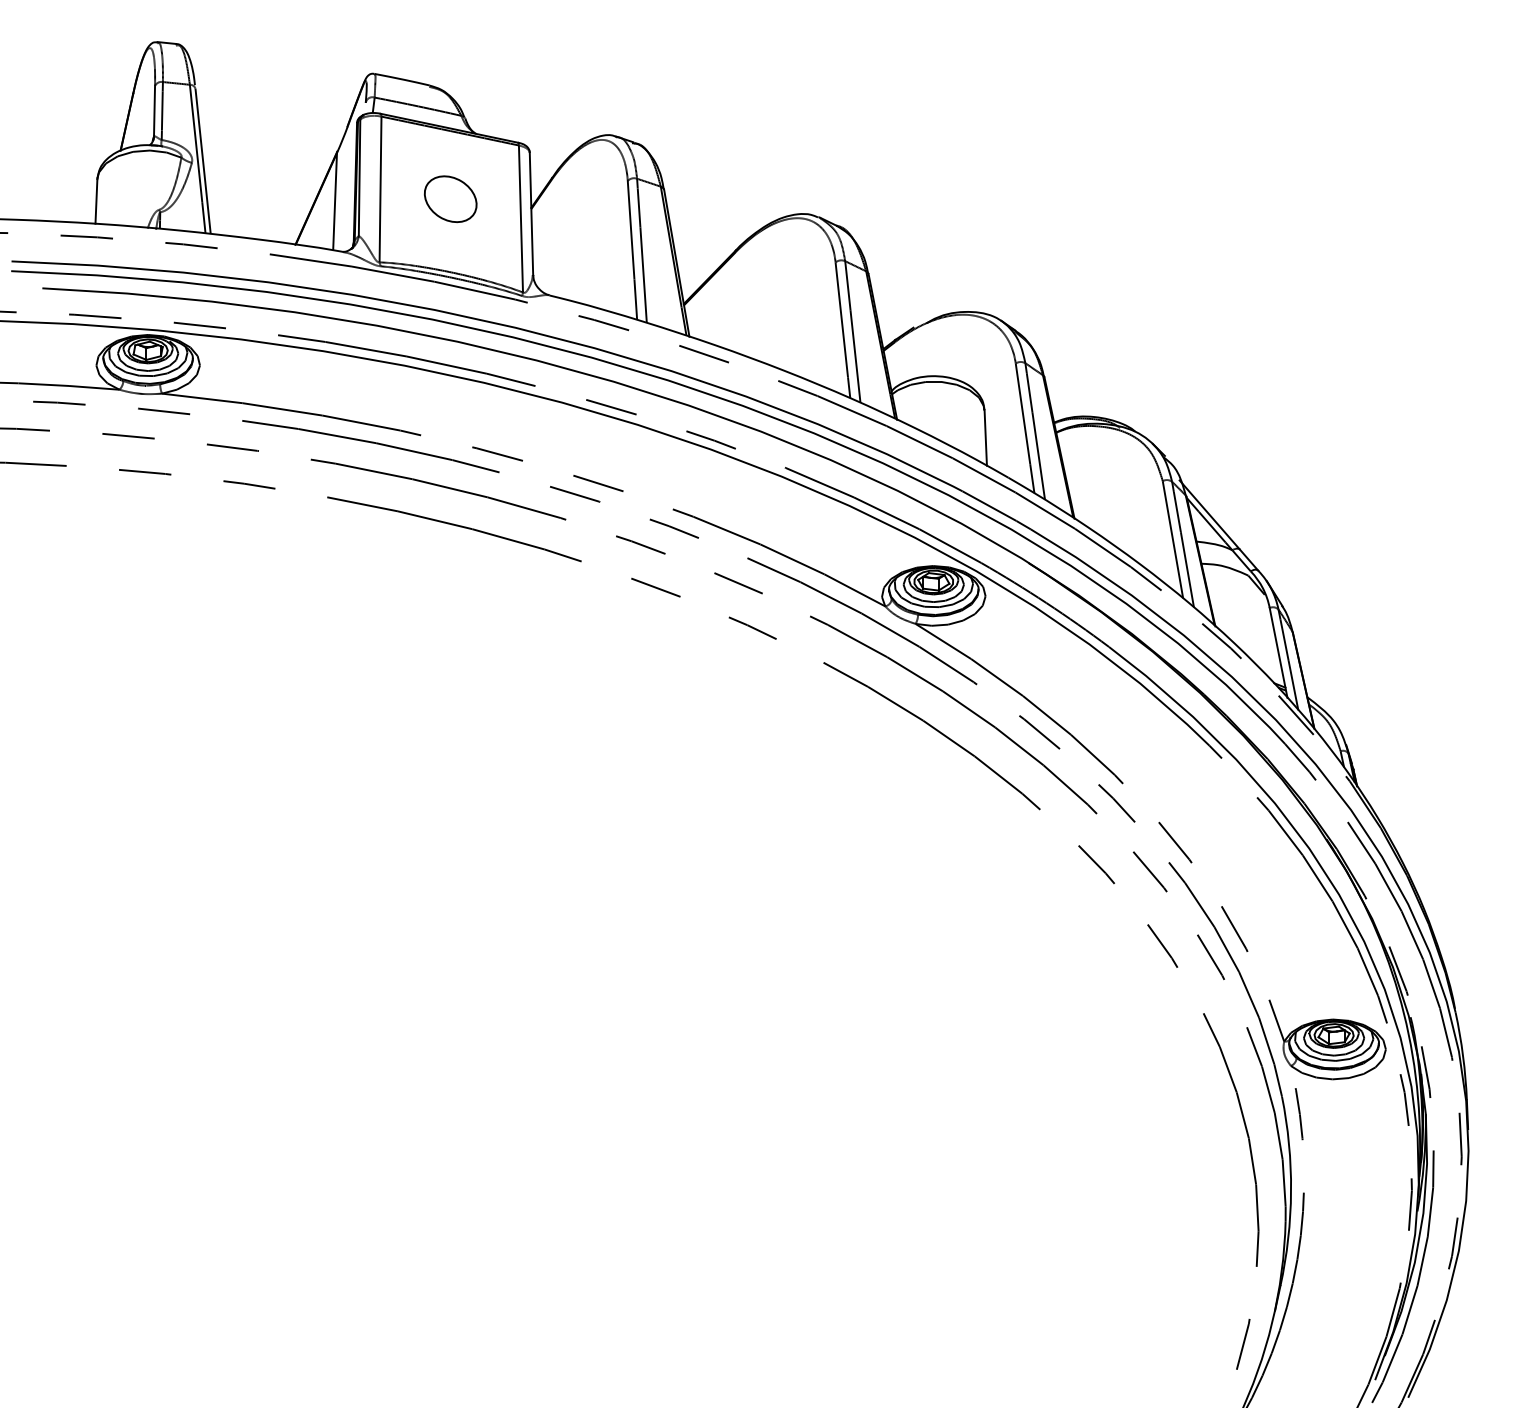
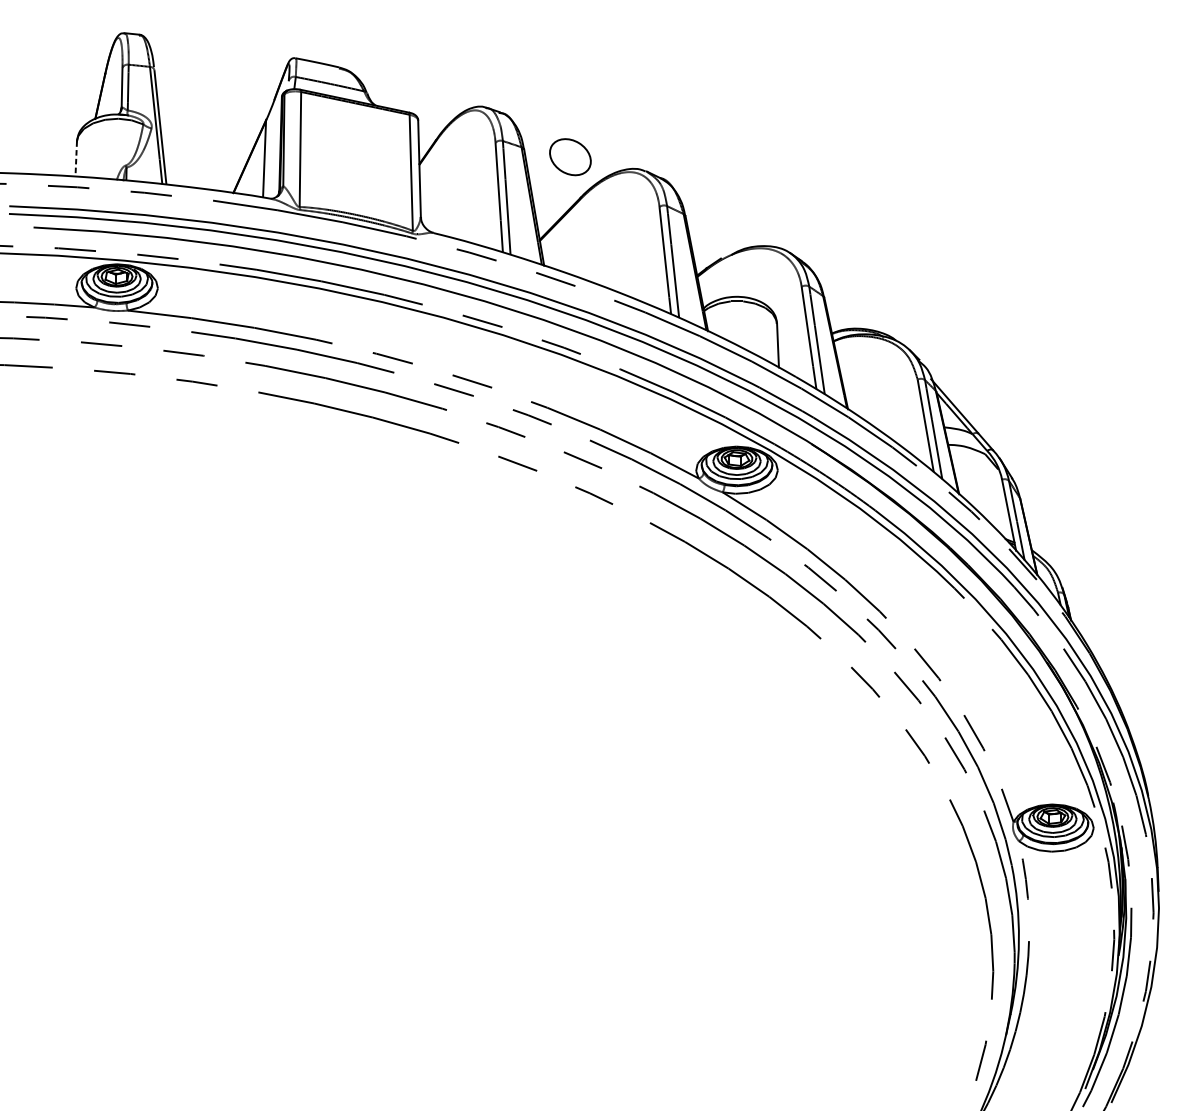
part: (450, 199) -> (570, 157), moved
line: (96, 201) -> (76, 158), solid -> dashed

